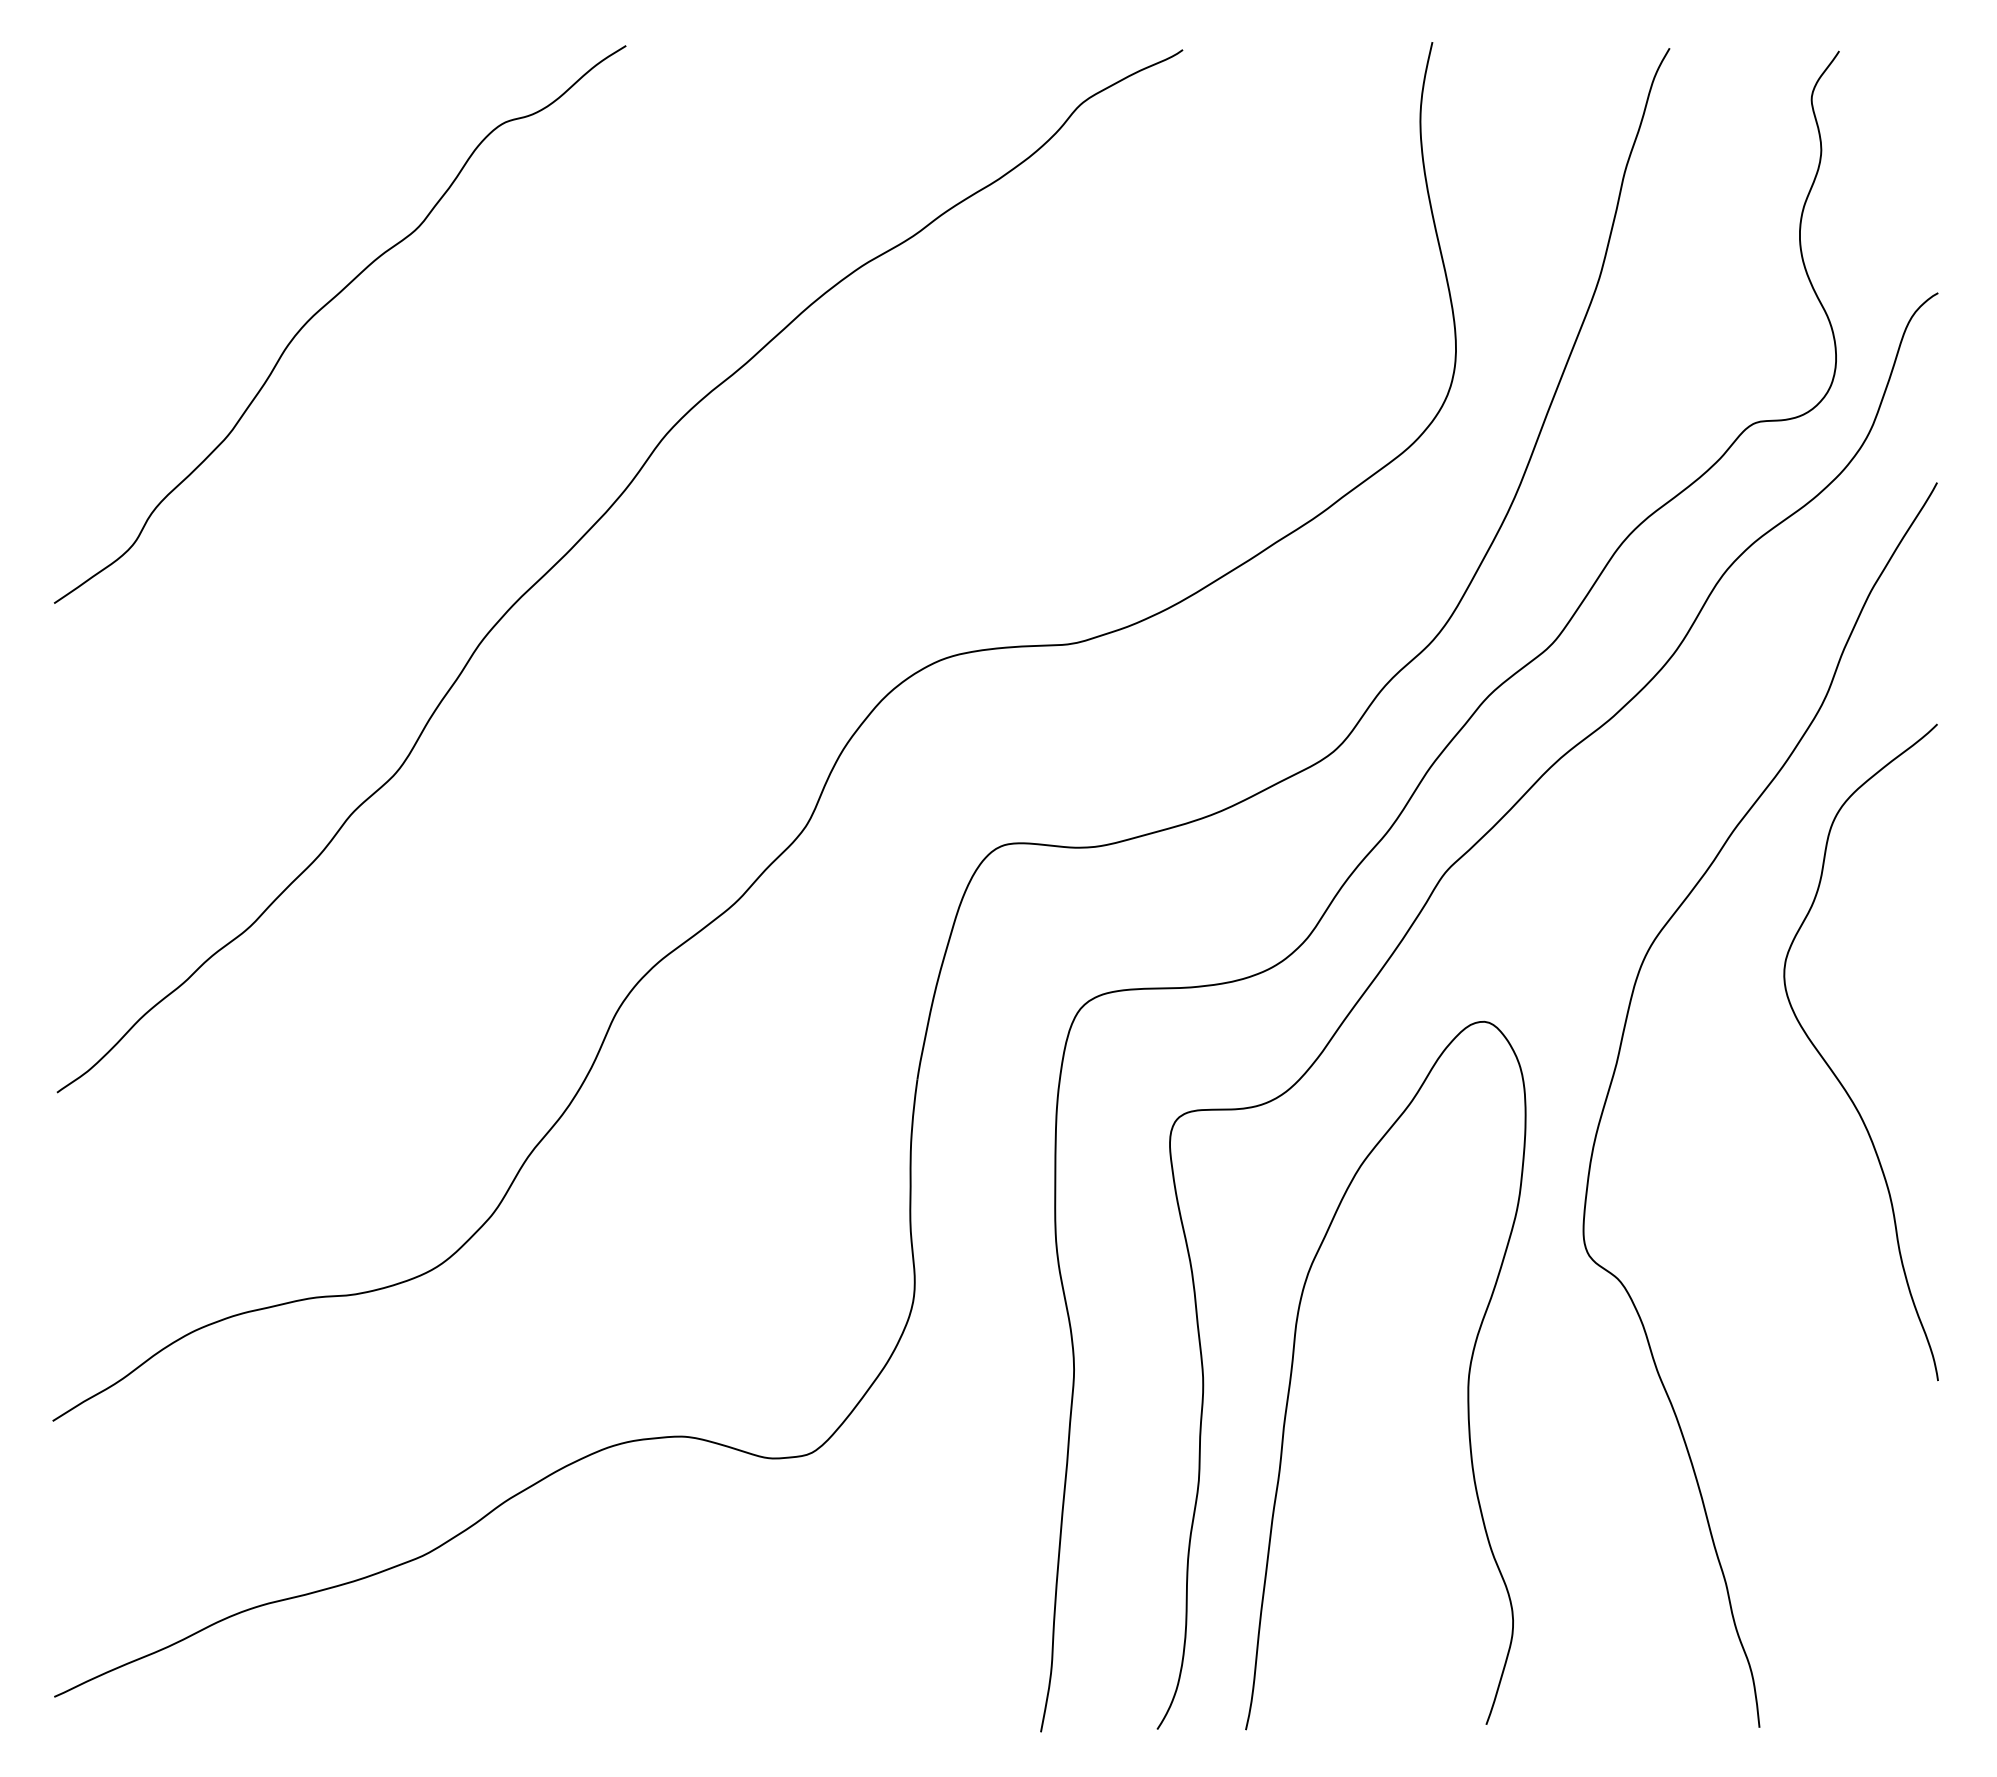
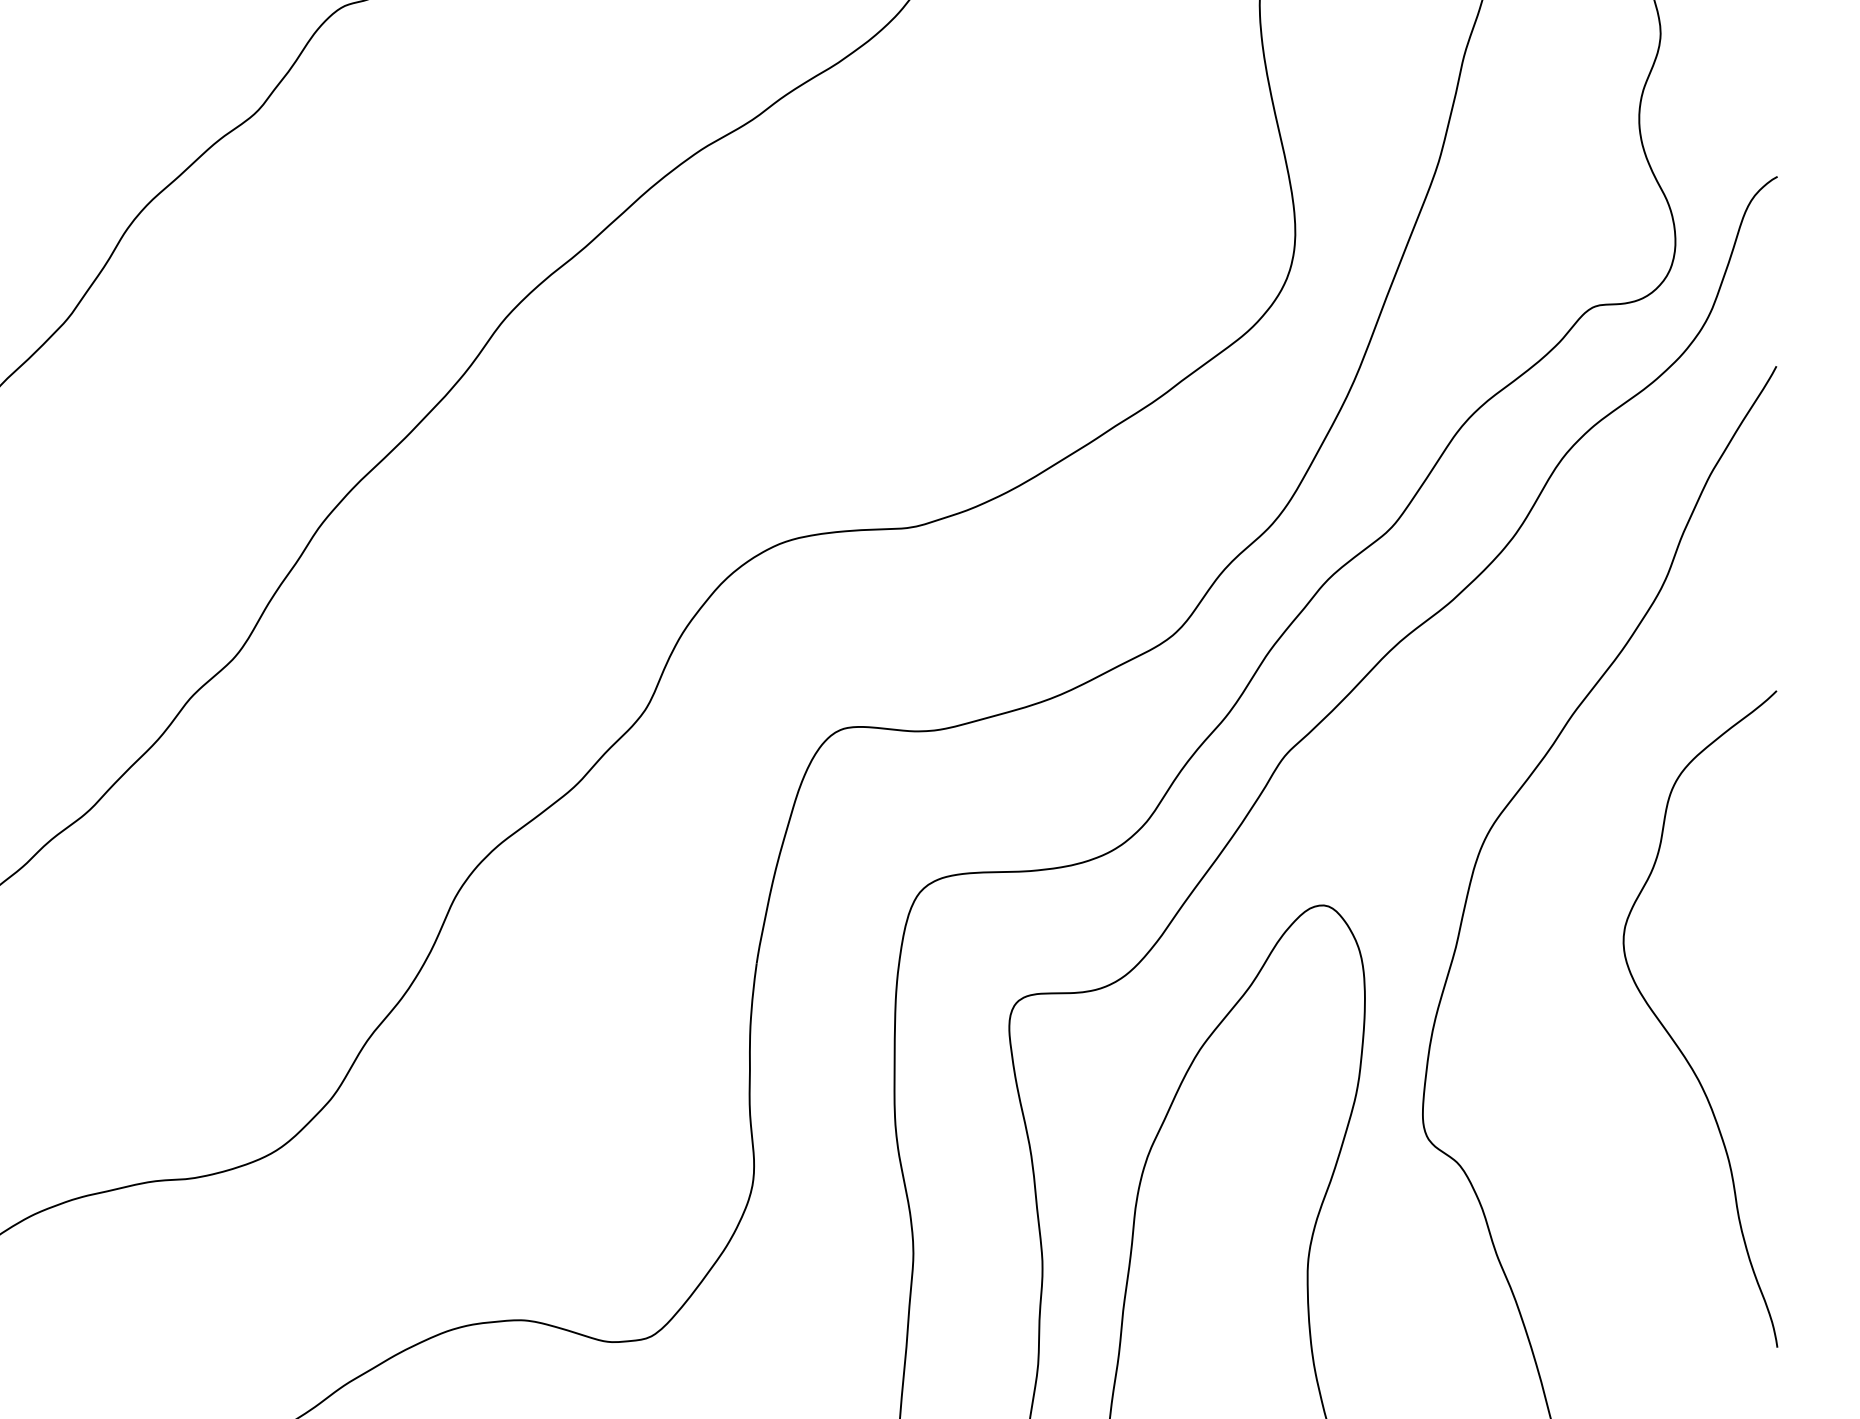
curve: (1832, 1069) -> (1671, 1036), moved

